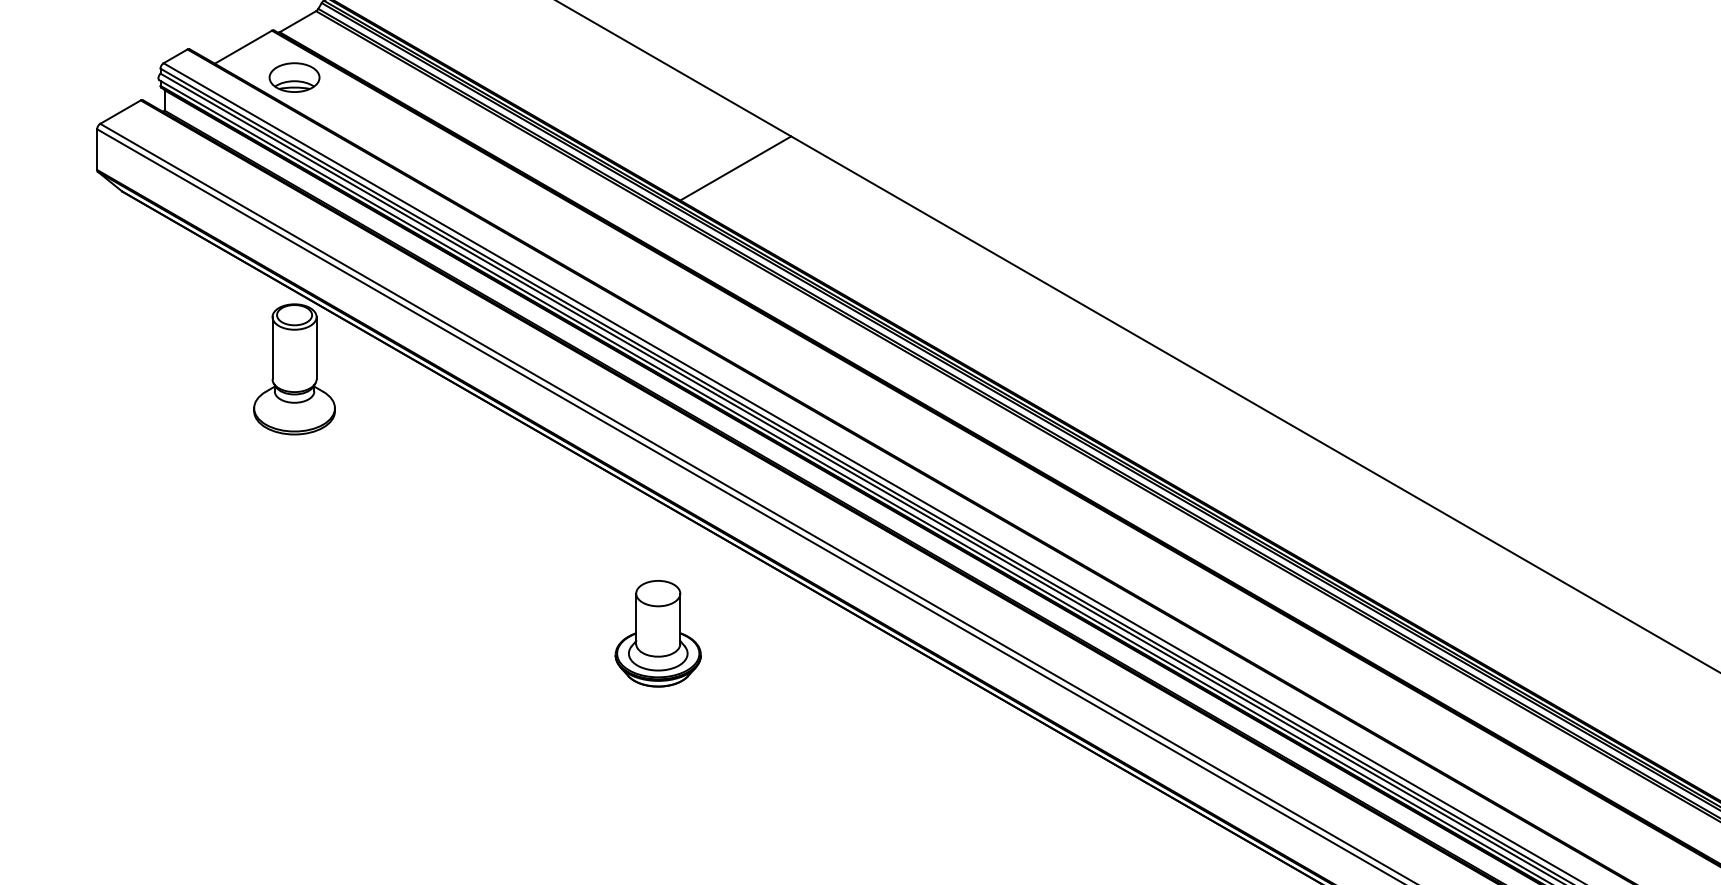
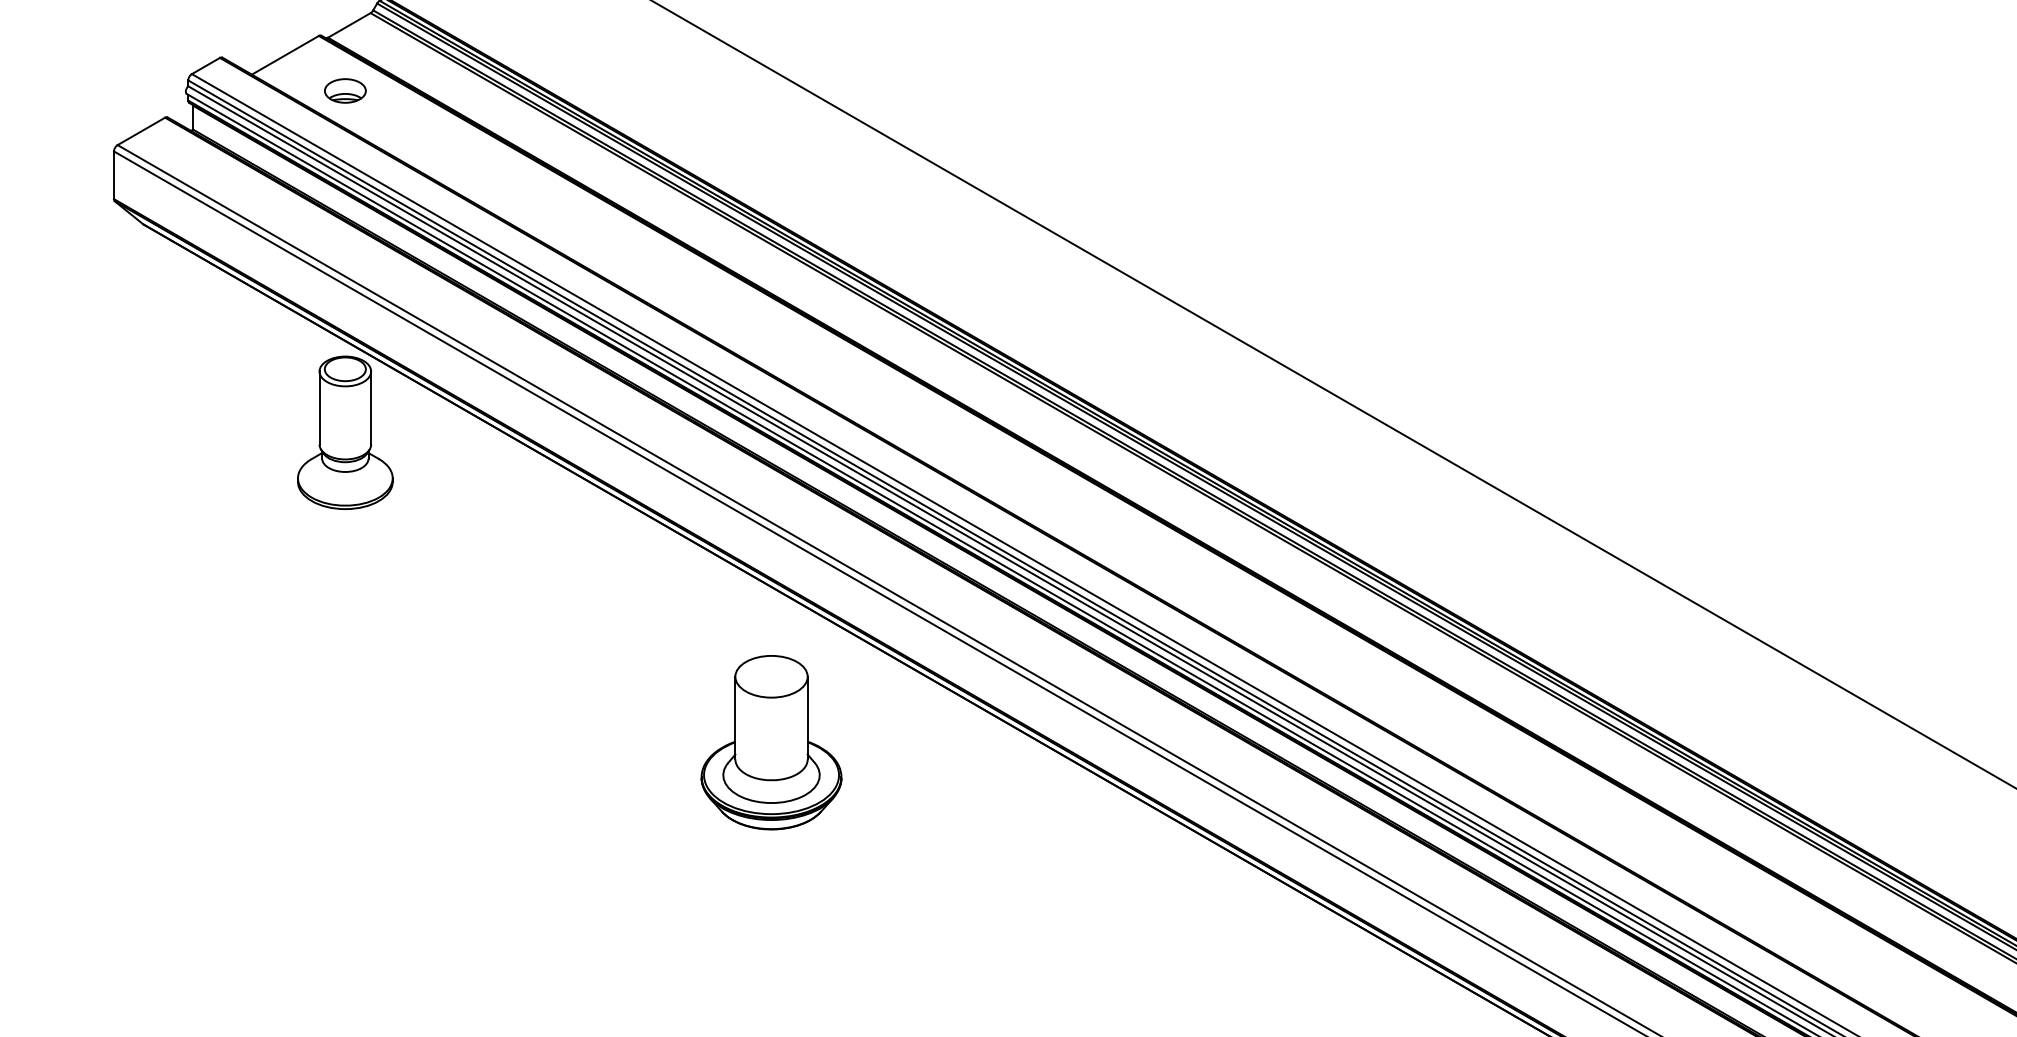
part: (294, 77) -> (345, 90), size x0.7
line: (735, 167) -> (862, 196), removed
part: (658, 633) -> (771, 742), size x1.4

